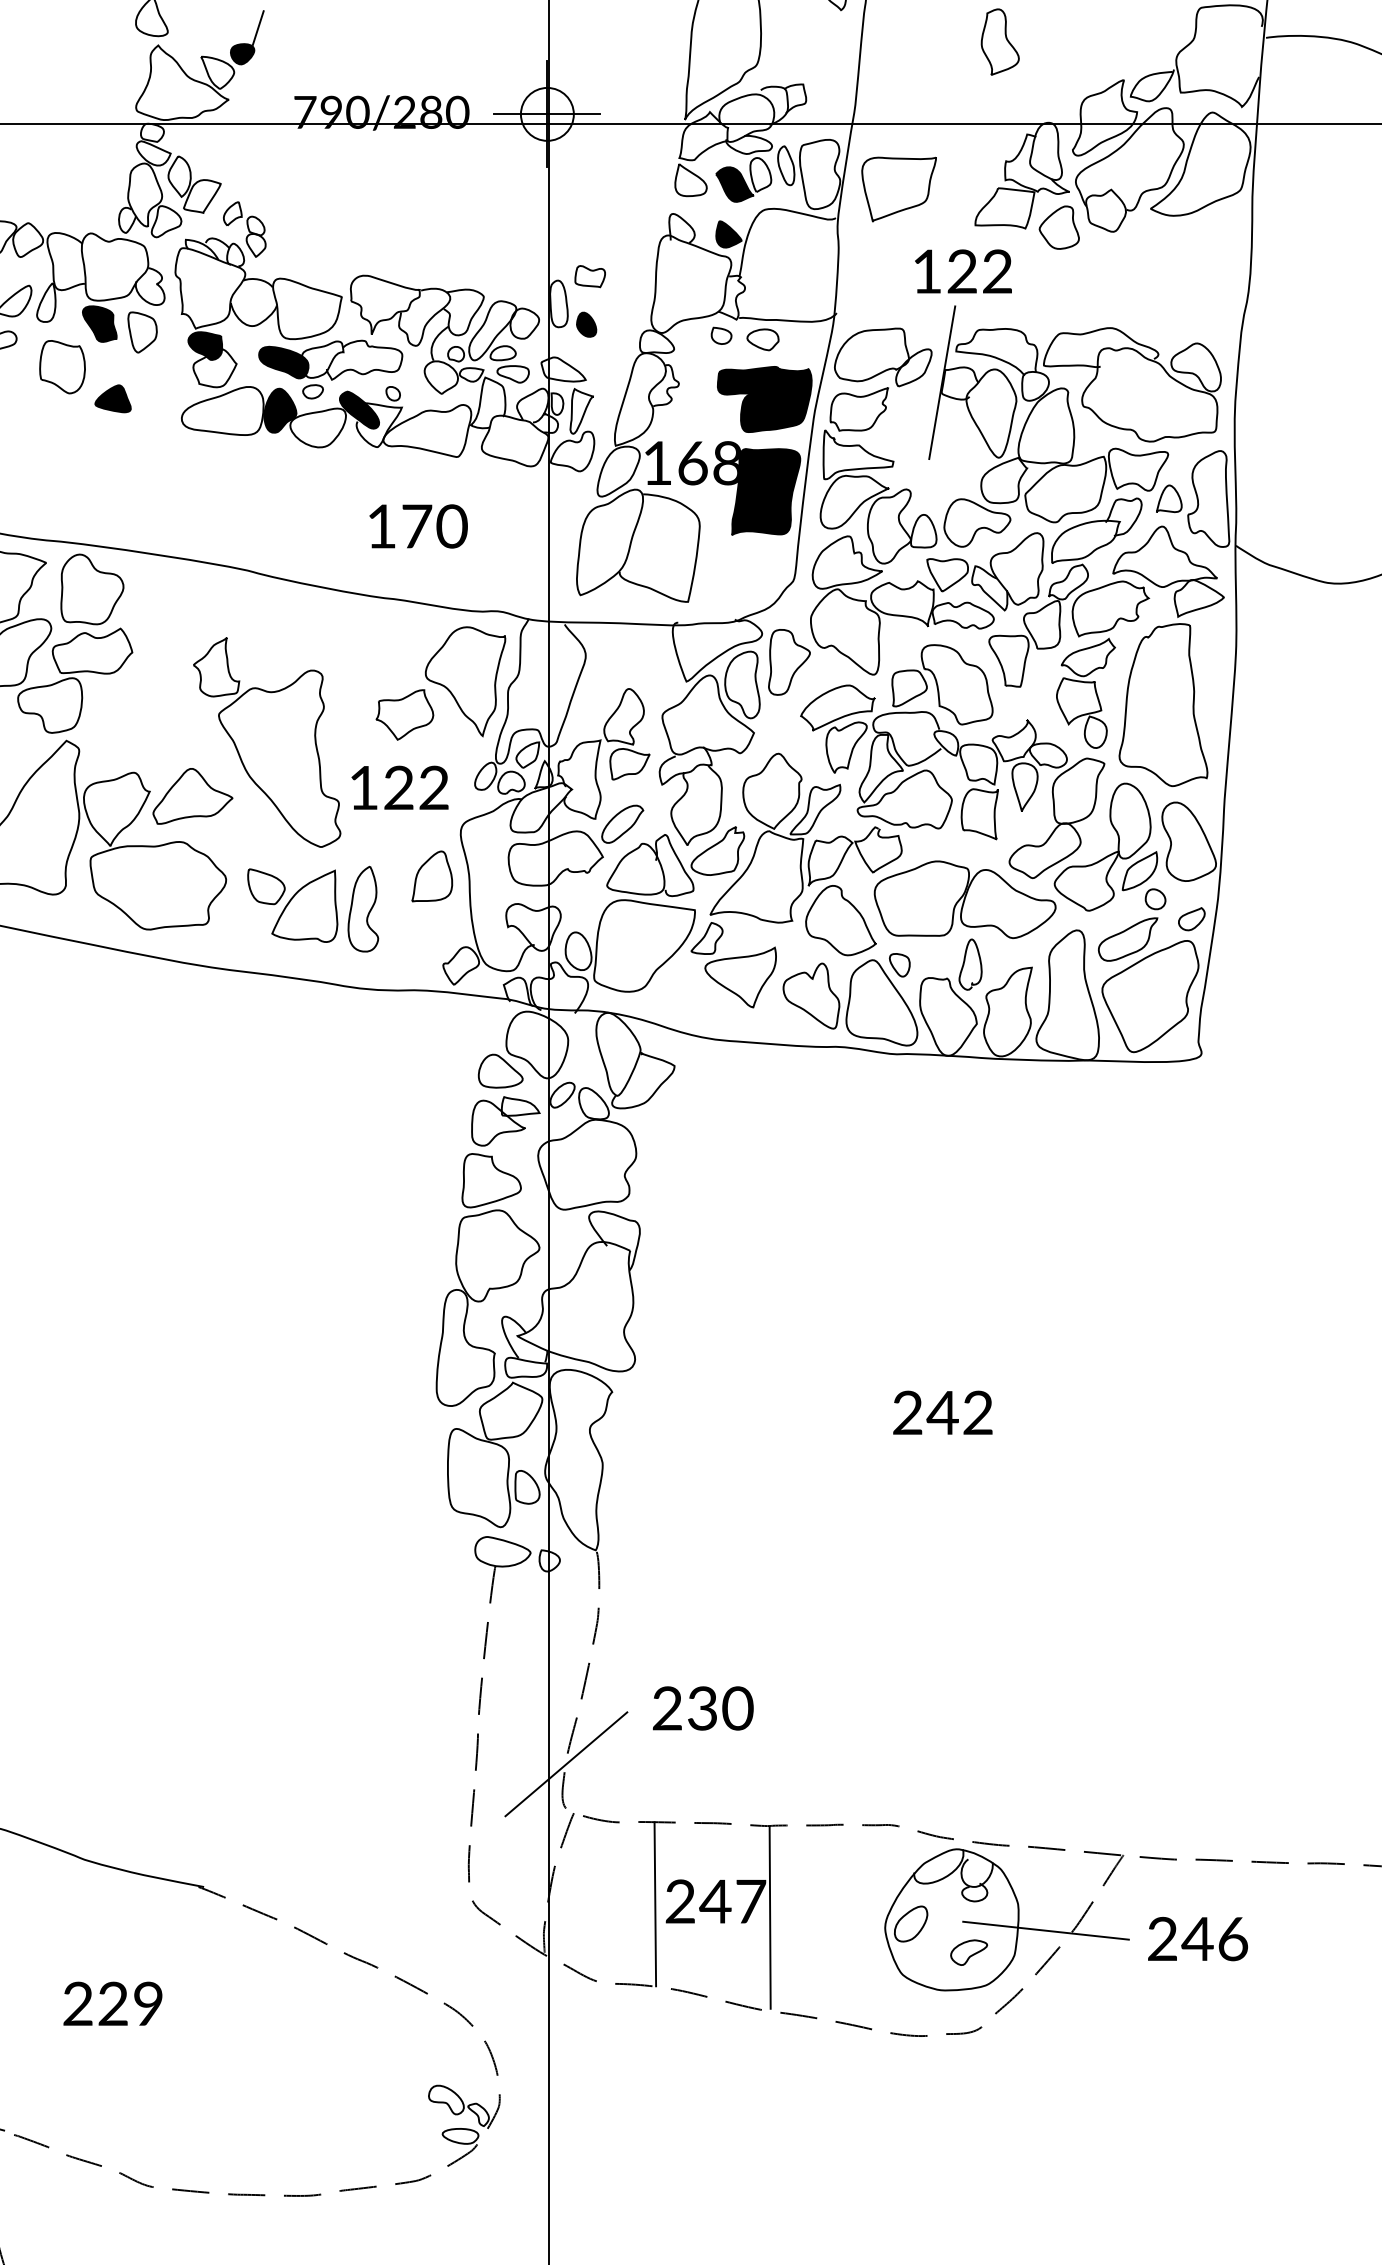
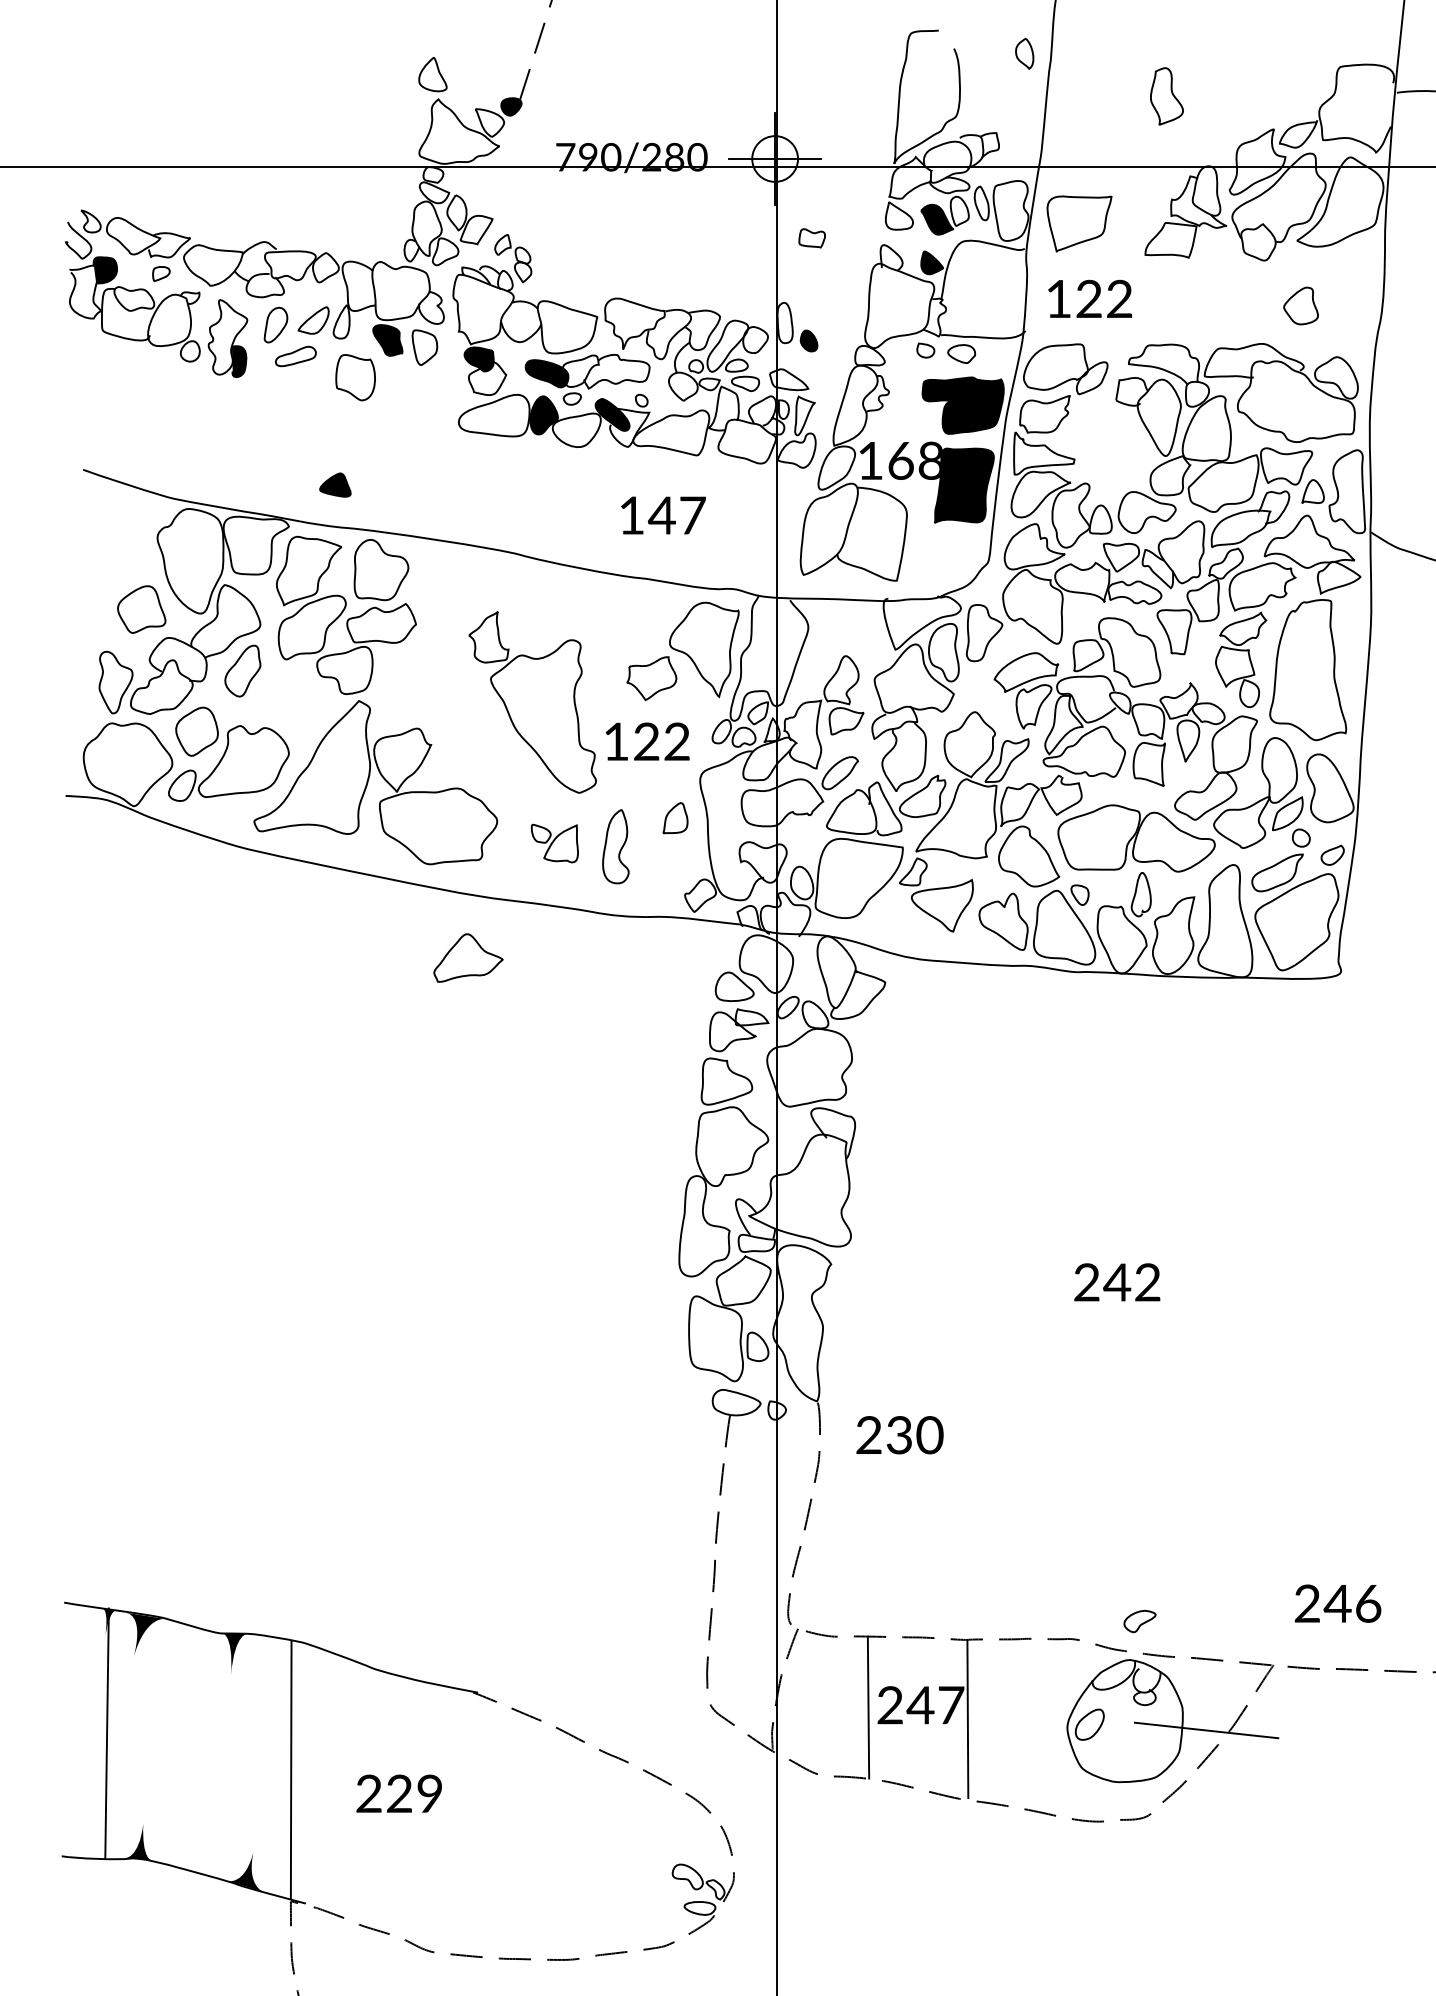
part: (1058, 227) -> (1300, 305), moved
text: (963, 271) -> (1090, 298), moved
part: (589, 276) -> (811, 238), moved
line: (941, 383) -> (1116, 391), removed
part: (113, 398) -> (335, 484), moved
text: (433, 526) -> (676, 515), 170 -> 147
part: (192, 795) -> (468, 957), moved
part: (432, 875) -> (675, 817), size x0.7
part: (292, 905) -> (554, 843), size x0.6
text: (702, 1708) -> (899, 1435), moved
line: (566, 1764) -> (791, 1586), removed
text: (1197, 1938) -> (1337, 1603), moved
part: (968, 1952) -> (1139, 1621), moved

